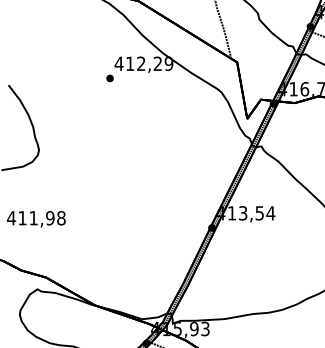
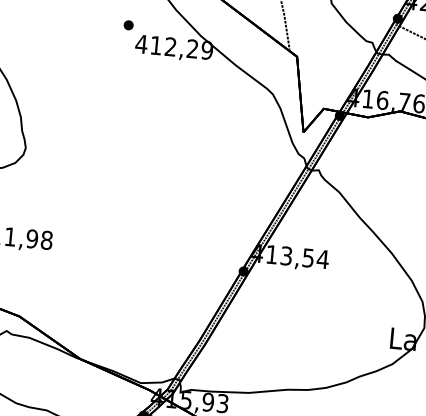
part: (109, 78) -> (127, 25), moved

